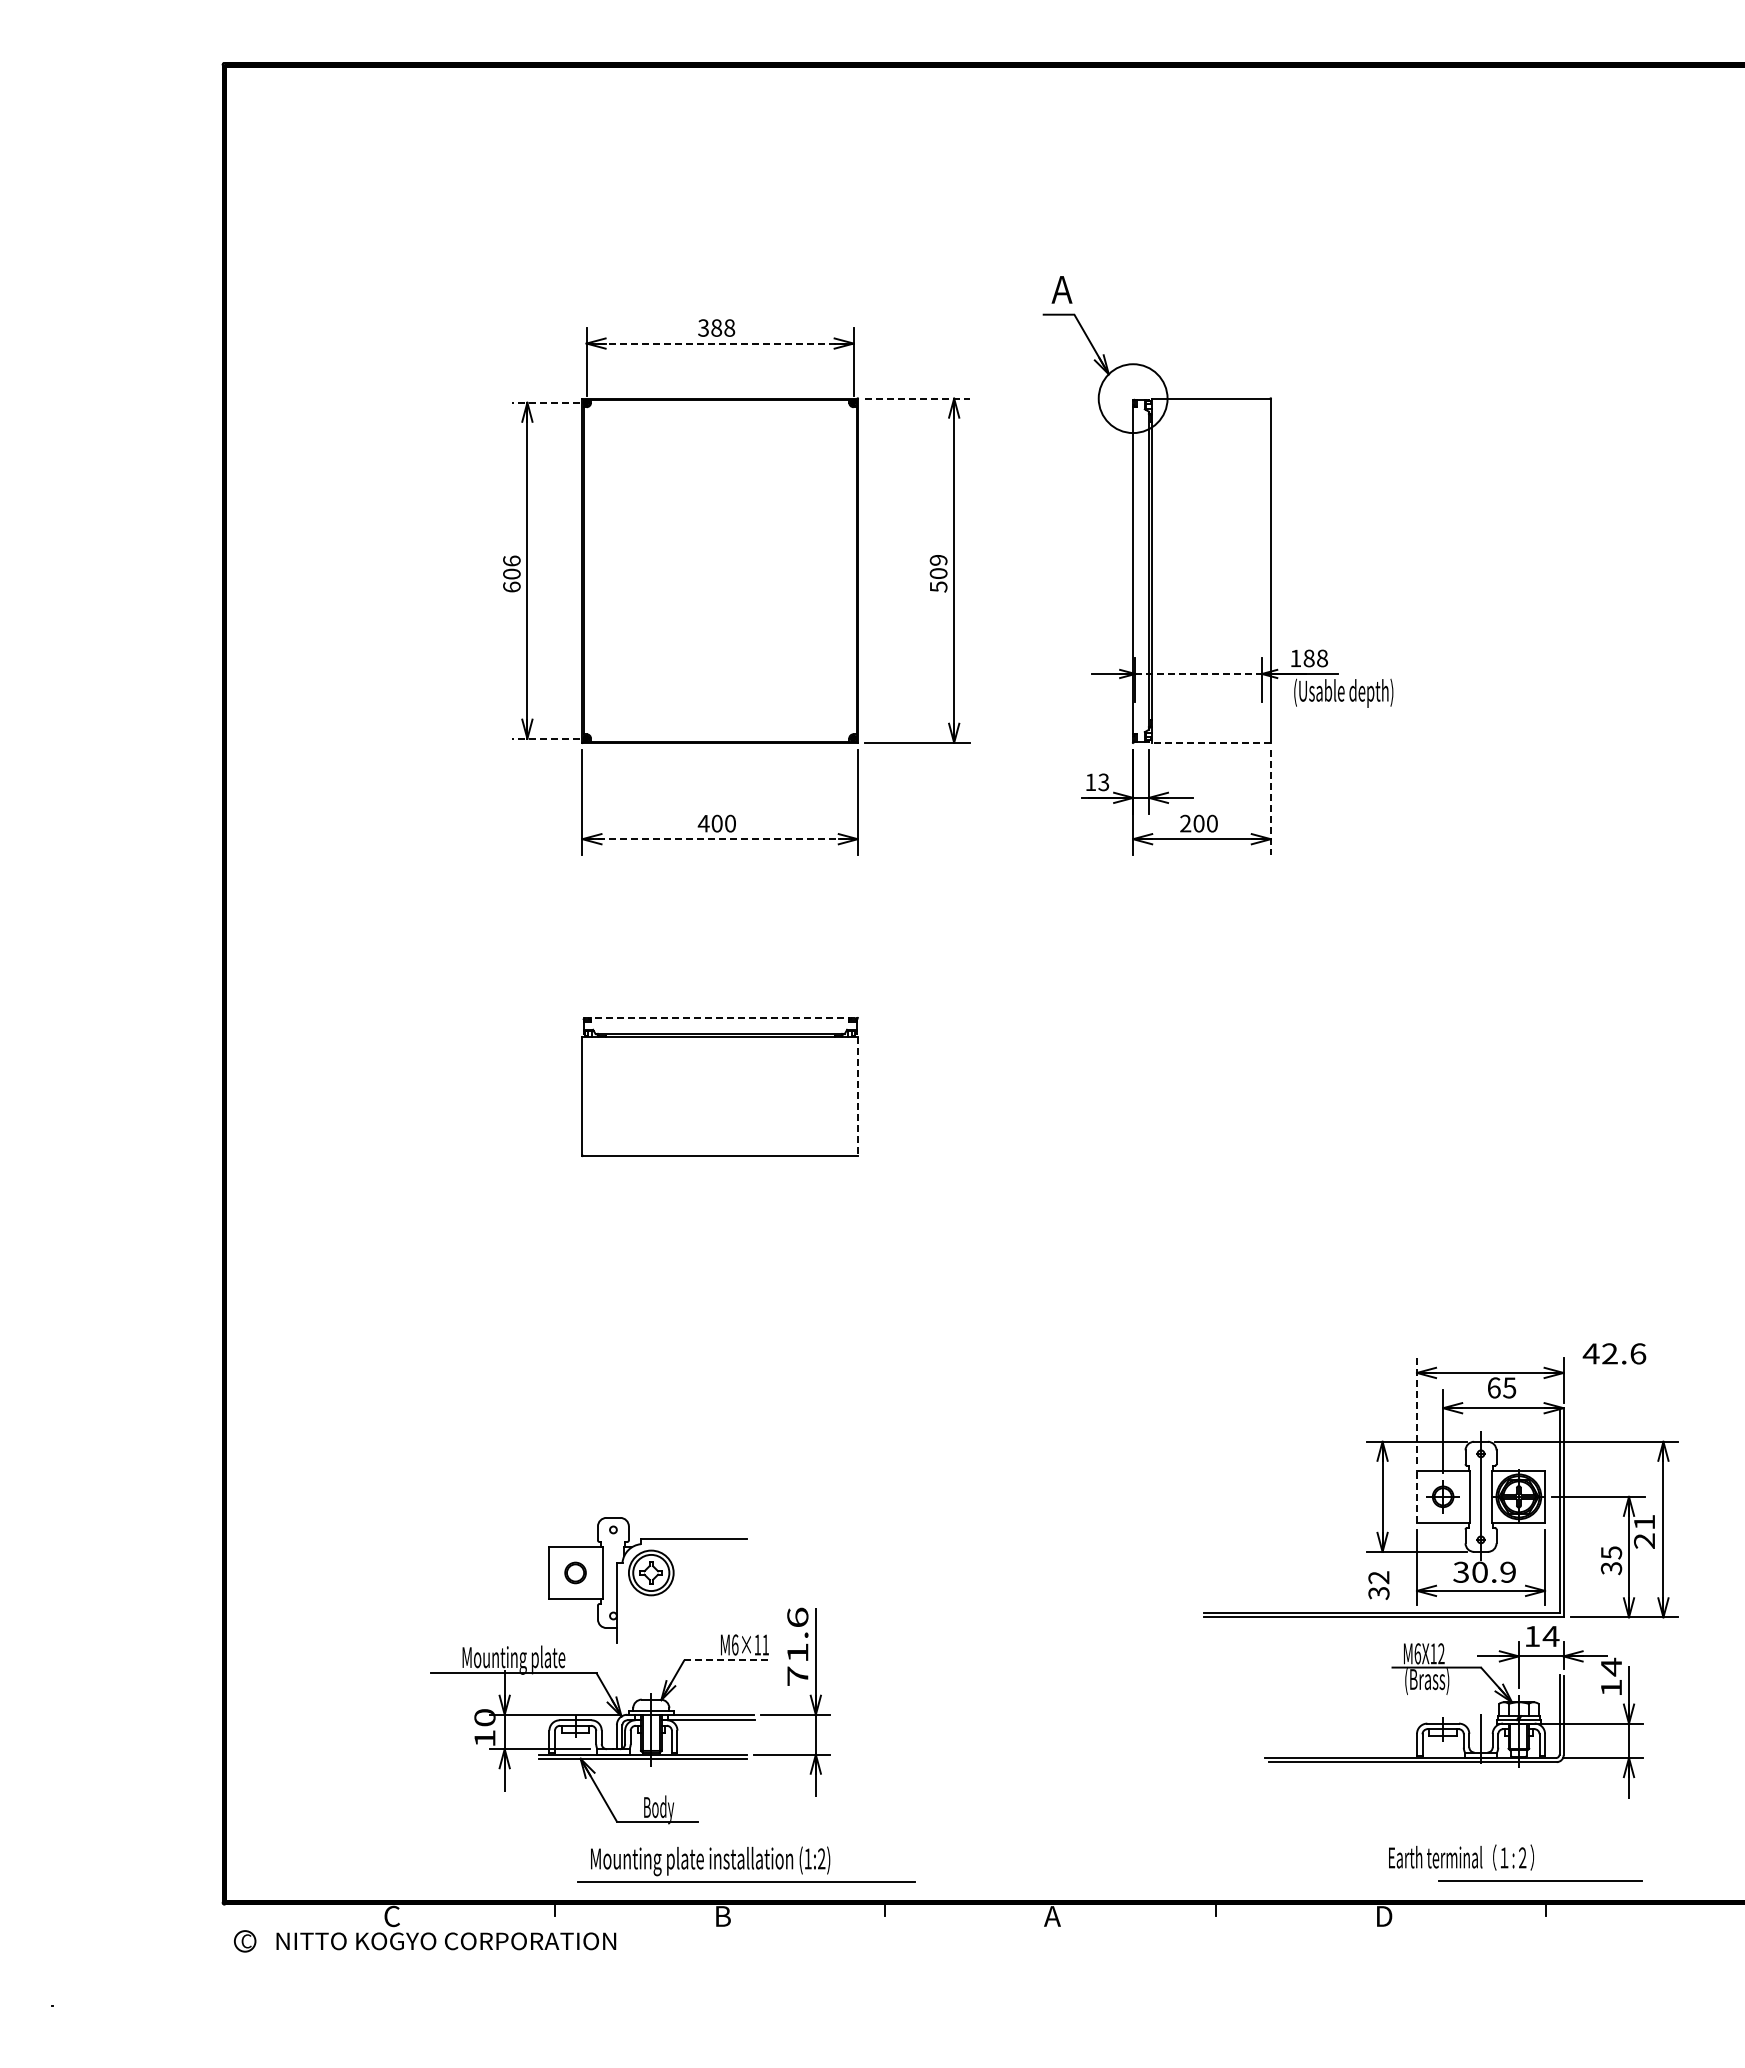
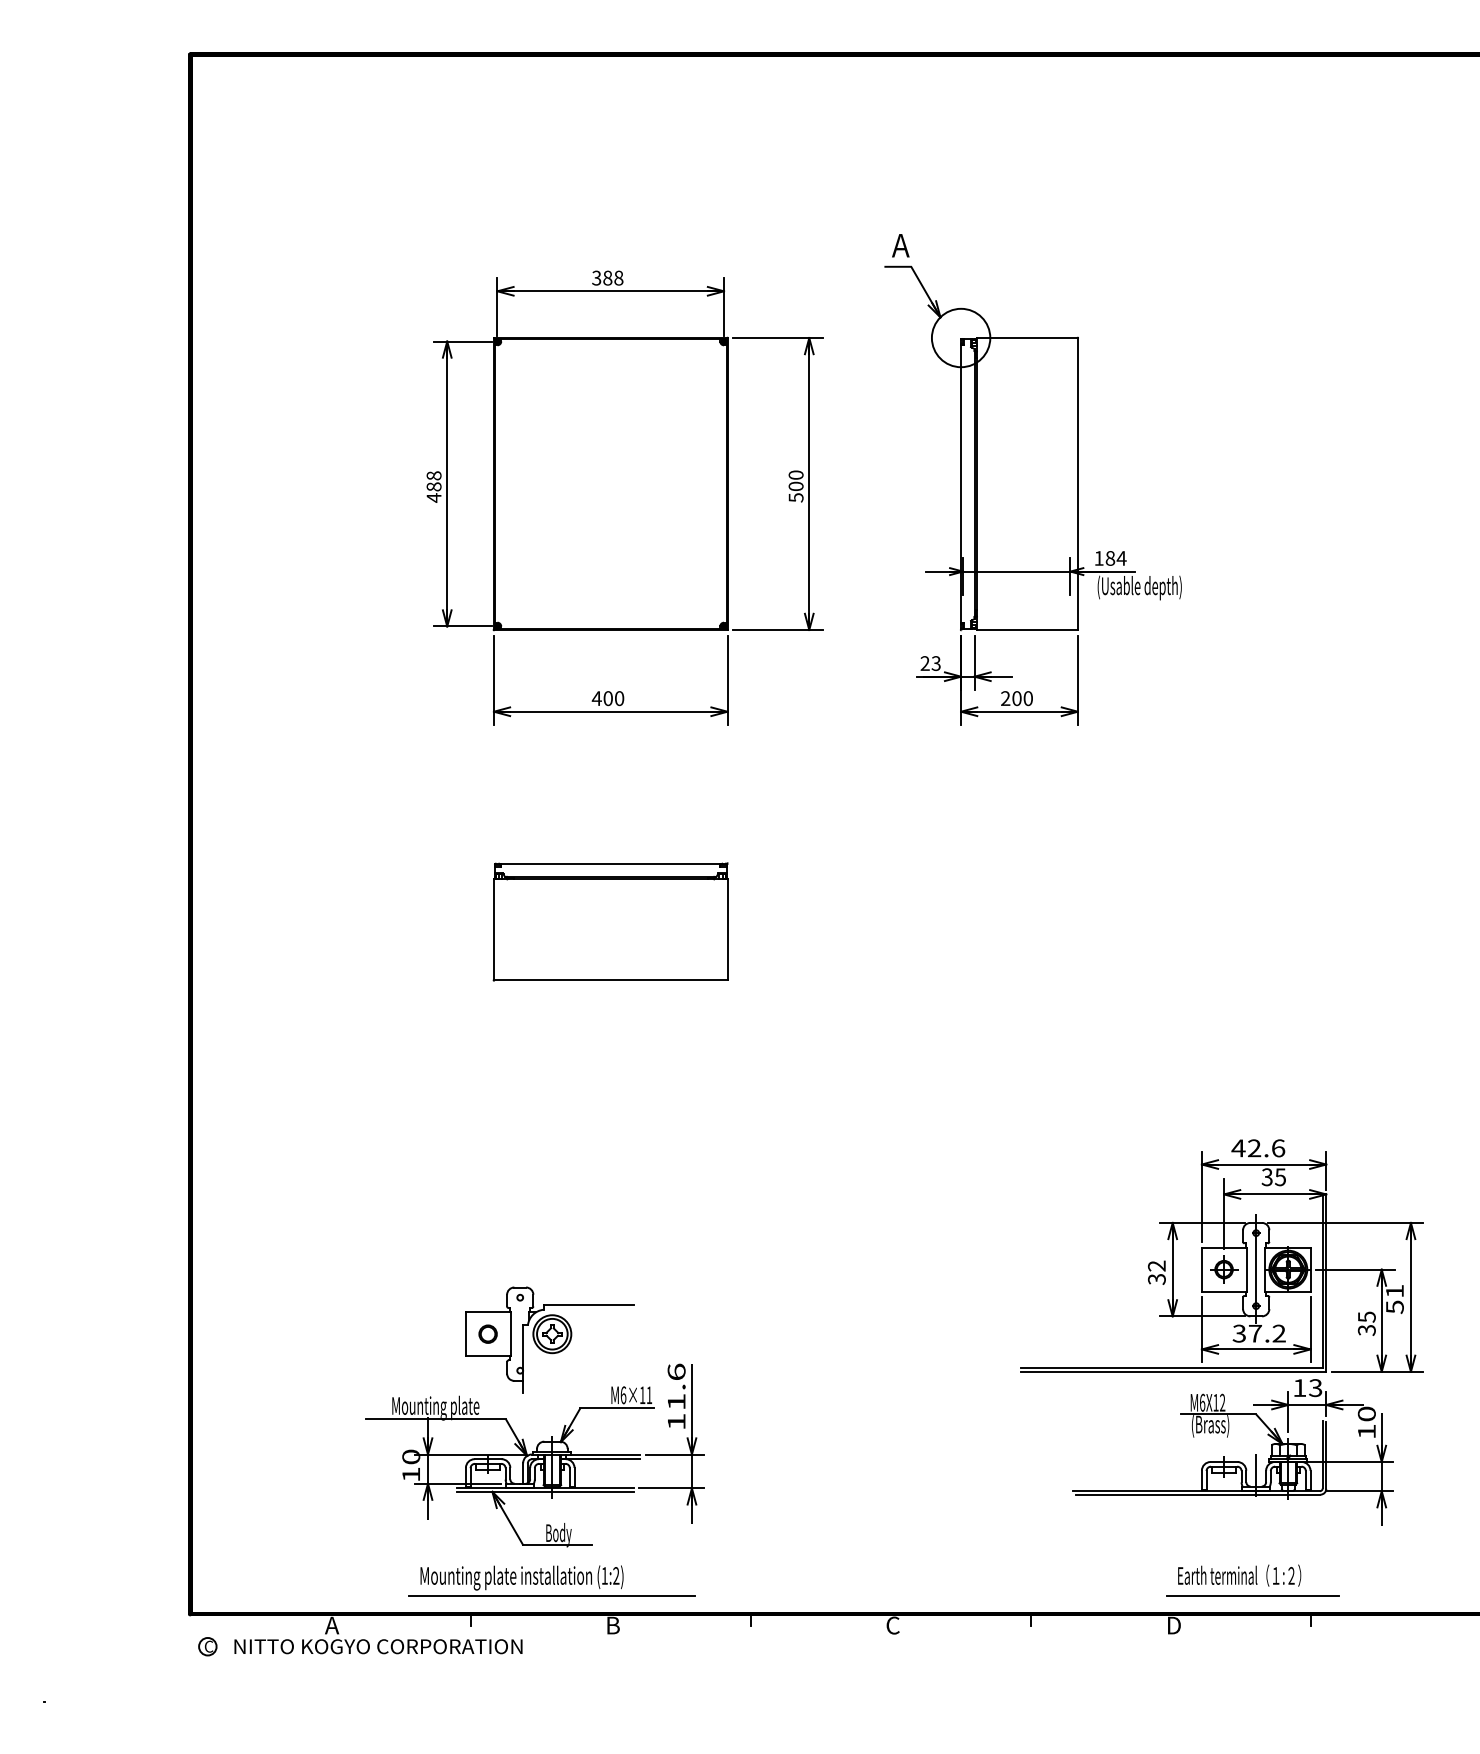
line: (720, 343) -> (611, 291), dashed -> solid
line: (917, 398) -> (778, 337), dashed -> solid
line: (545, 402) -> (462, 341), dashed -> solid
text: (938, 559) -> (795, 474), 509 -> 500
text: (511, 574) -> (433, 487), 606 -> 488
text: (1322, 658) -> (1121, 558), 188 -> 184
line: (1199, 673) -> (1017, 571), dashed -> solid
line: (545, 738) -> (462, 626), dashed -> solid
line: (1211, 742) -> (1027, 629), dashed -> solid
text: (1090, 781) -> (924, 662), 13 -> 23
line: (1270, 802) -> (1077, 680), dashed -> solid
line: (720, 839) -> (611, 712), dashed -> solid
line: (720, 1018) -> (611, 863), dashed -> solid
line: (857, 1096) -> (727, 930), dashed -> solid
text: (1614, 1353) -> (1258, 1148), moved
text: (1493, 1387) -> (1266, 1176), 65 -> 35
line: (1417, 1411) -> (1202, 1197), dashed -> solid
line: (1417, 1496) -> (1202, 1269), dashed -> solid
text: (1644, 1541) -> (1394, 1307), 21 -> 51
text: (1493, 1571) -> (1266, 1332), 30.9 -> 37.2
text: (1378, 1585) -> (1156, 1272), moved
text: (1550, 1636) -> (1315, 1388), 14 -> 13
line: (728, 1660) -> (617, 1408), dashed -> solid
text: (1611, 1666) -> (1366, 1413), 14 -> 10
text: (797, 1675) -> (676, 1421), 71.6 -> 11.6
part: (746, 1864) -> (552, 1580), moved
line: (1540, 1880) -> (1253, 1595), moved
text: (391, 1916) -> (331, 1625), C -> A
text: (1052, 1916) -> (892, 1625), A -> C

